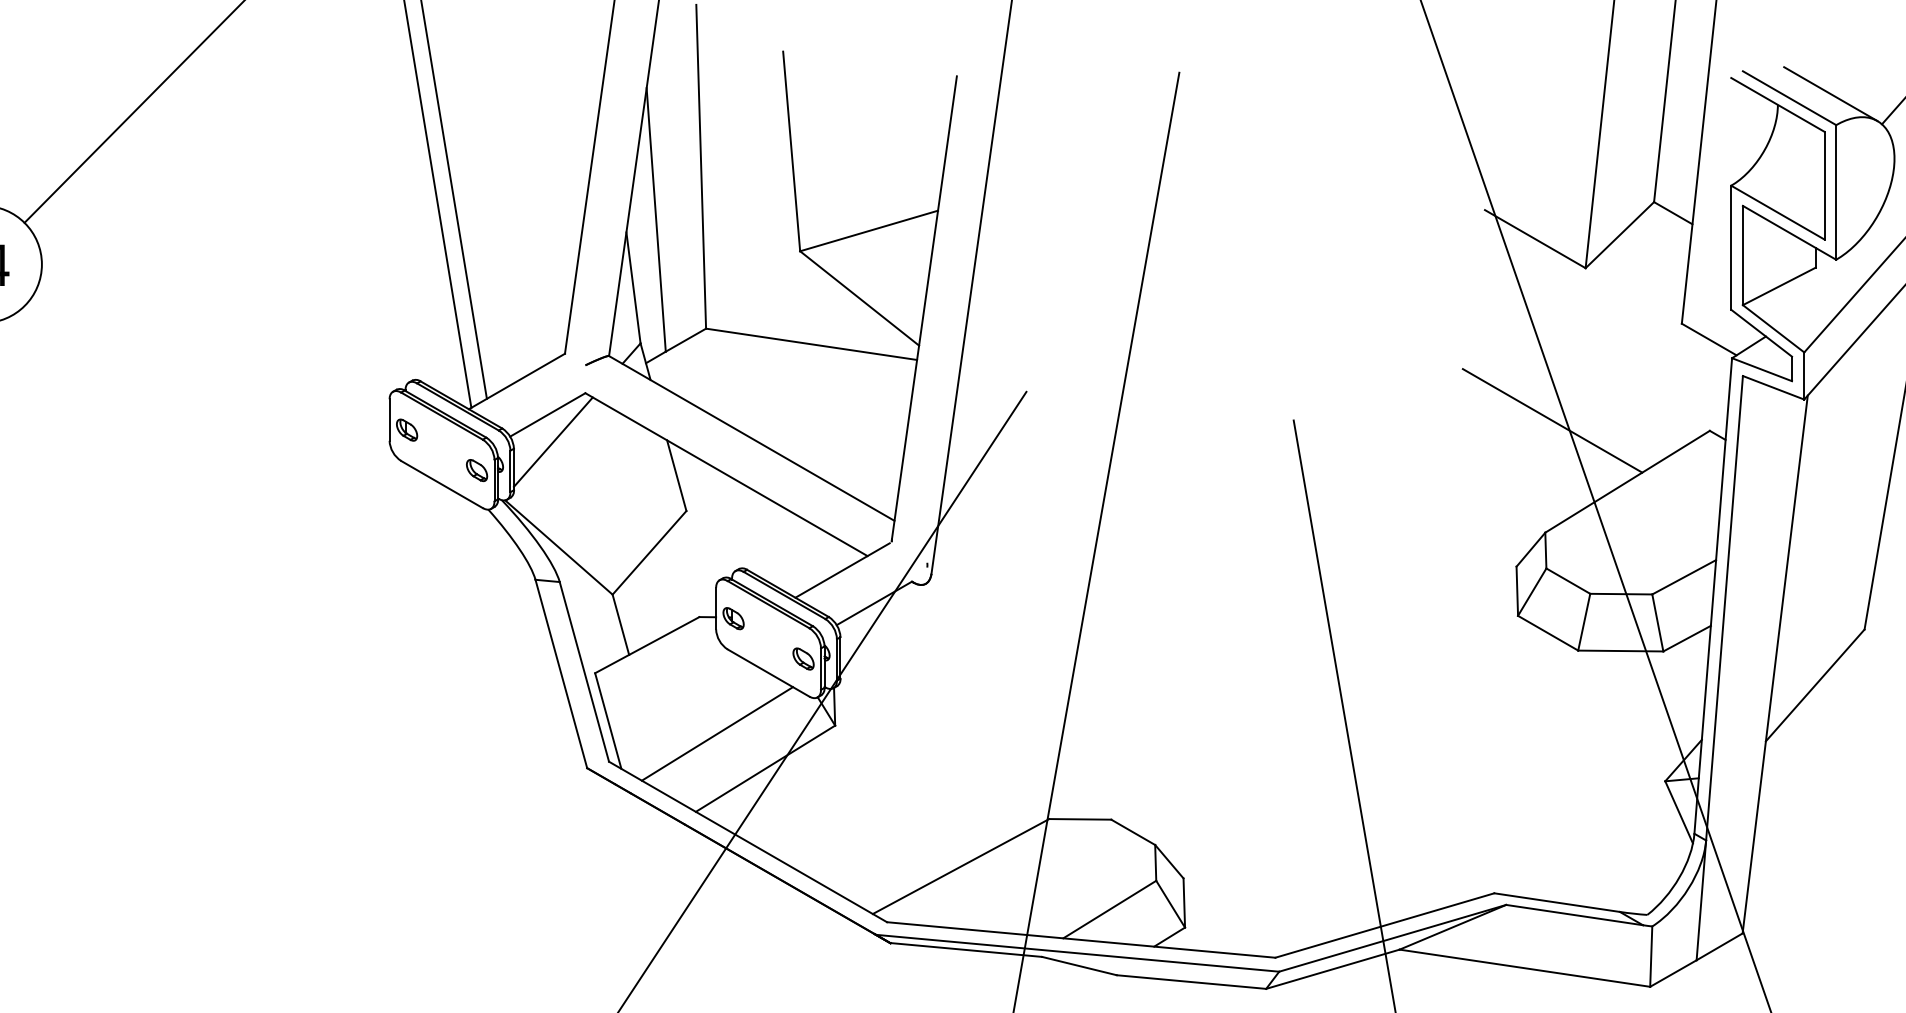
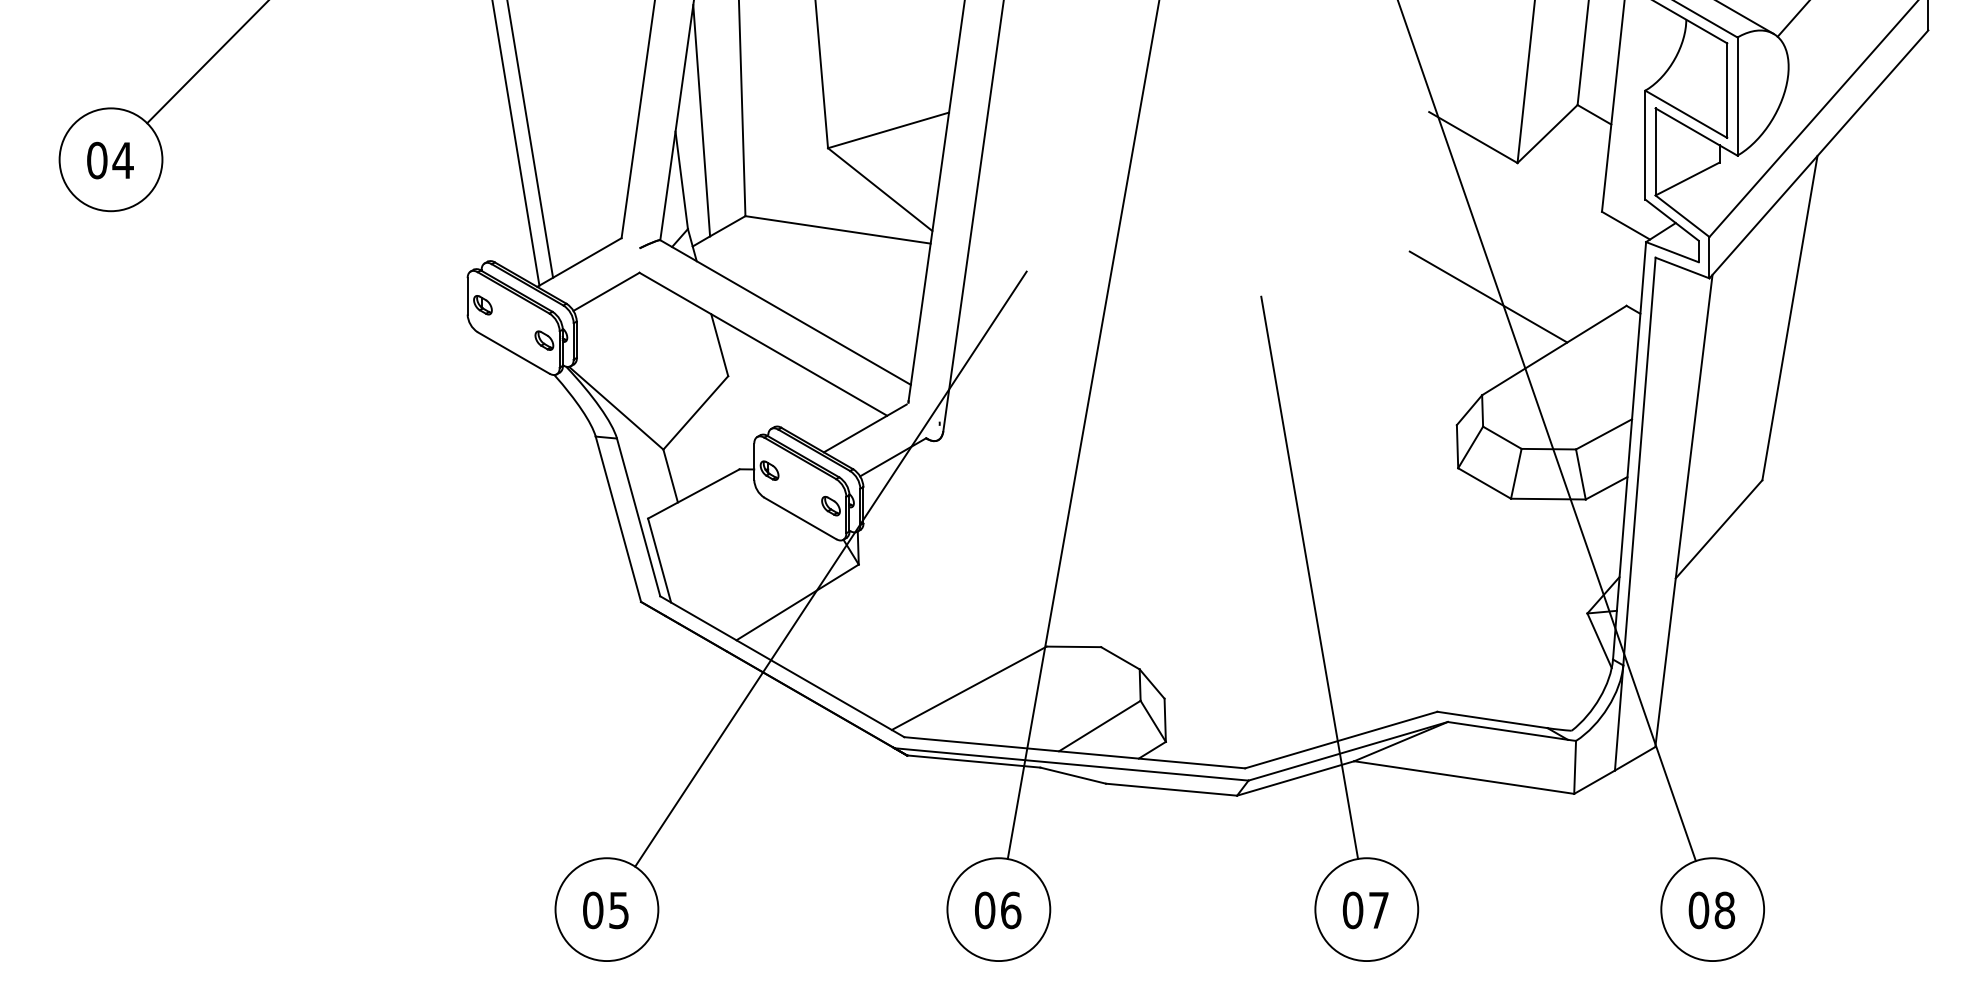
line: (553, 441) -> (611, 315), removed
line: (717, 733) -> (755, 571), removed

